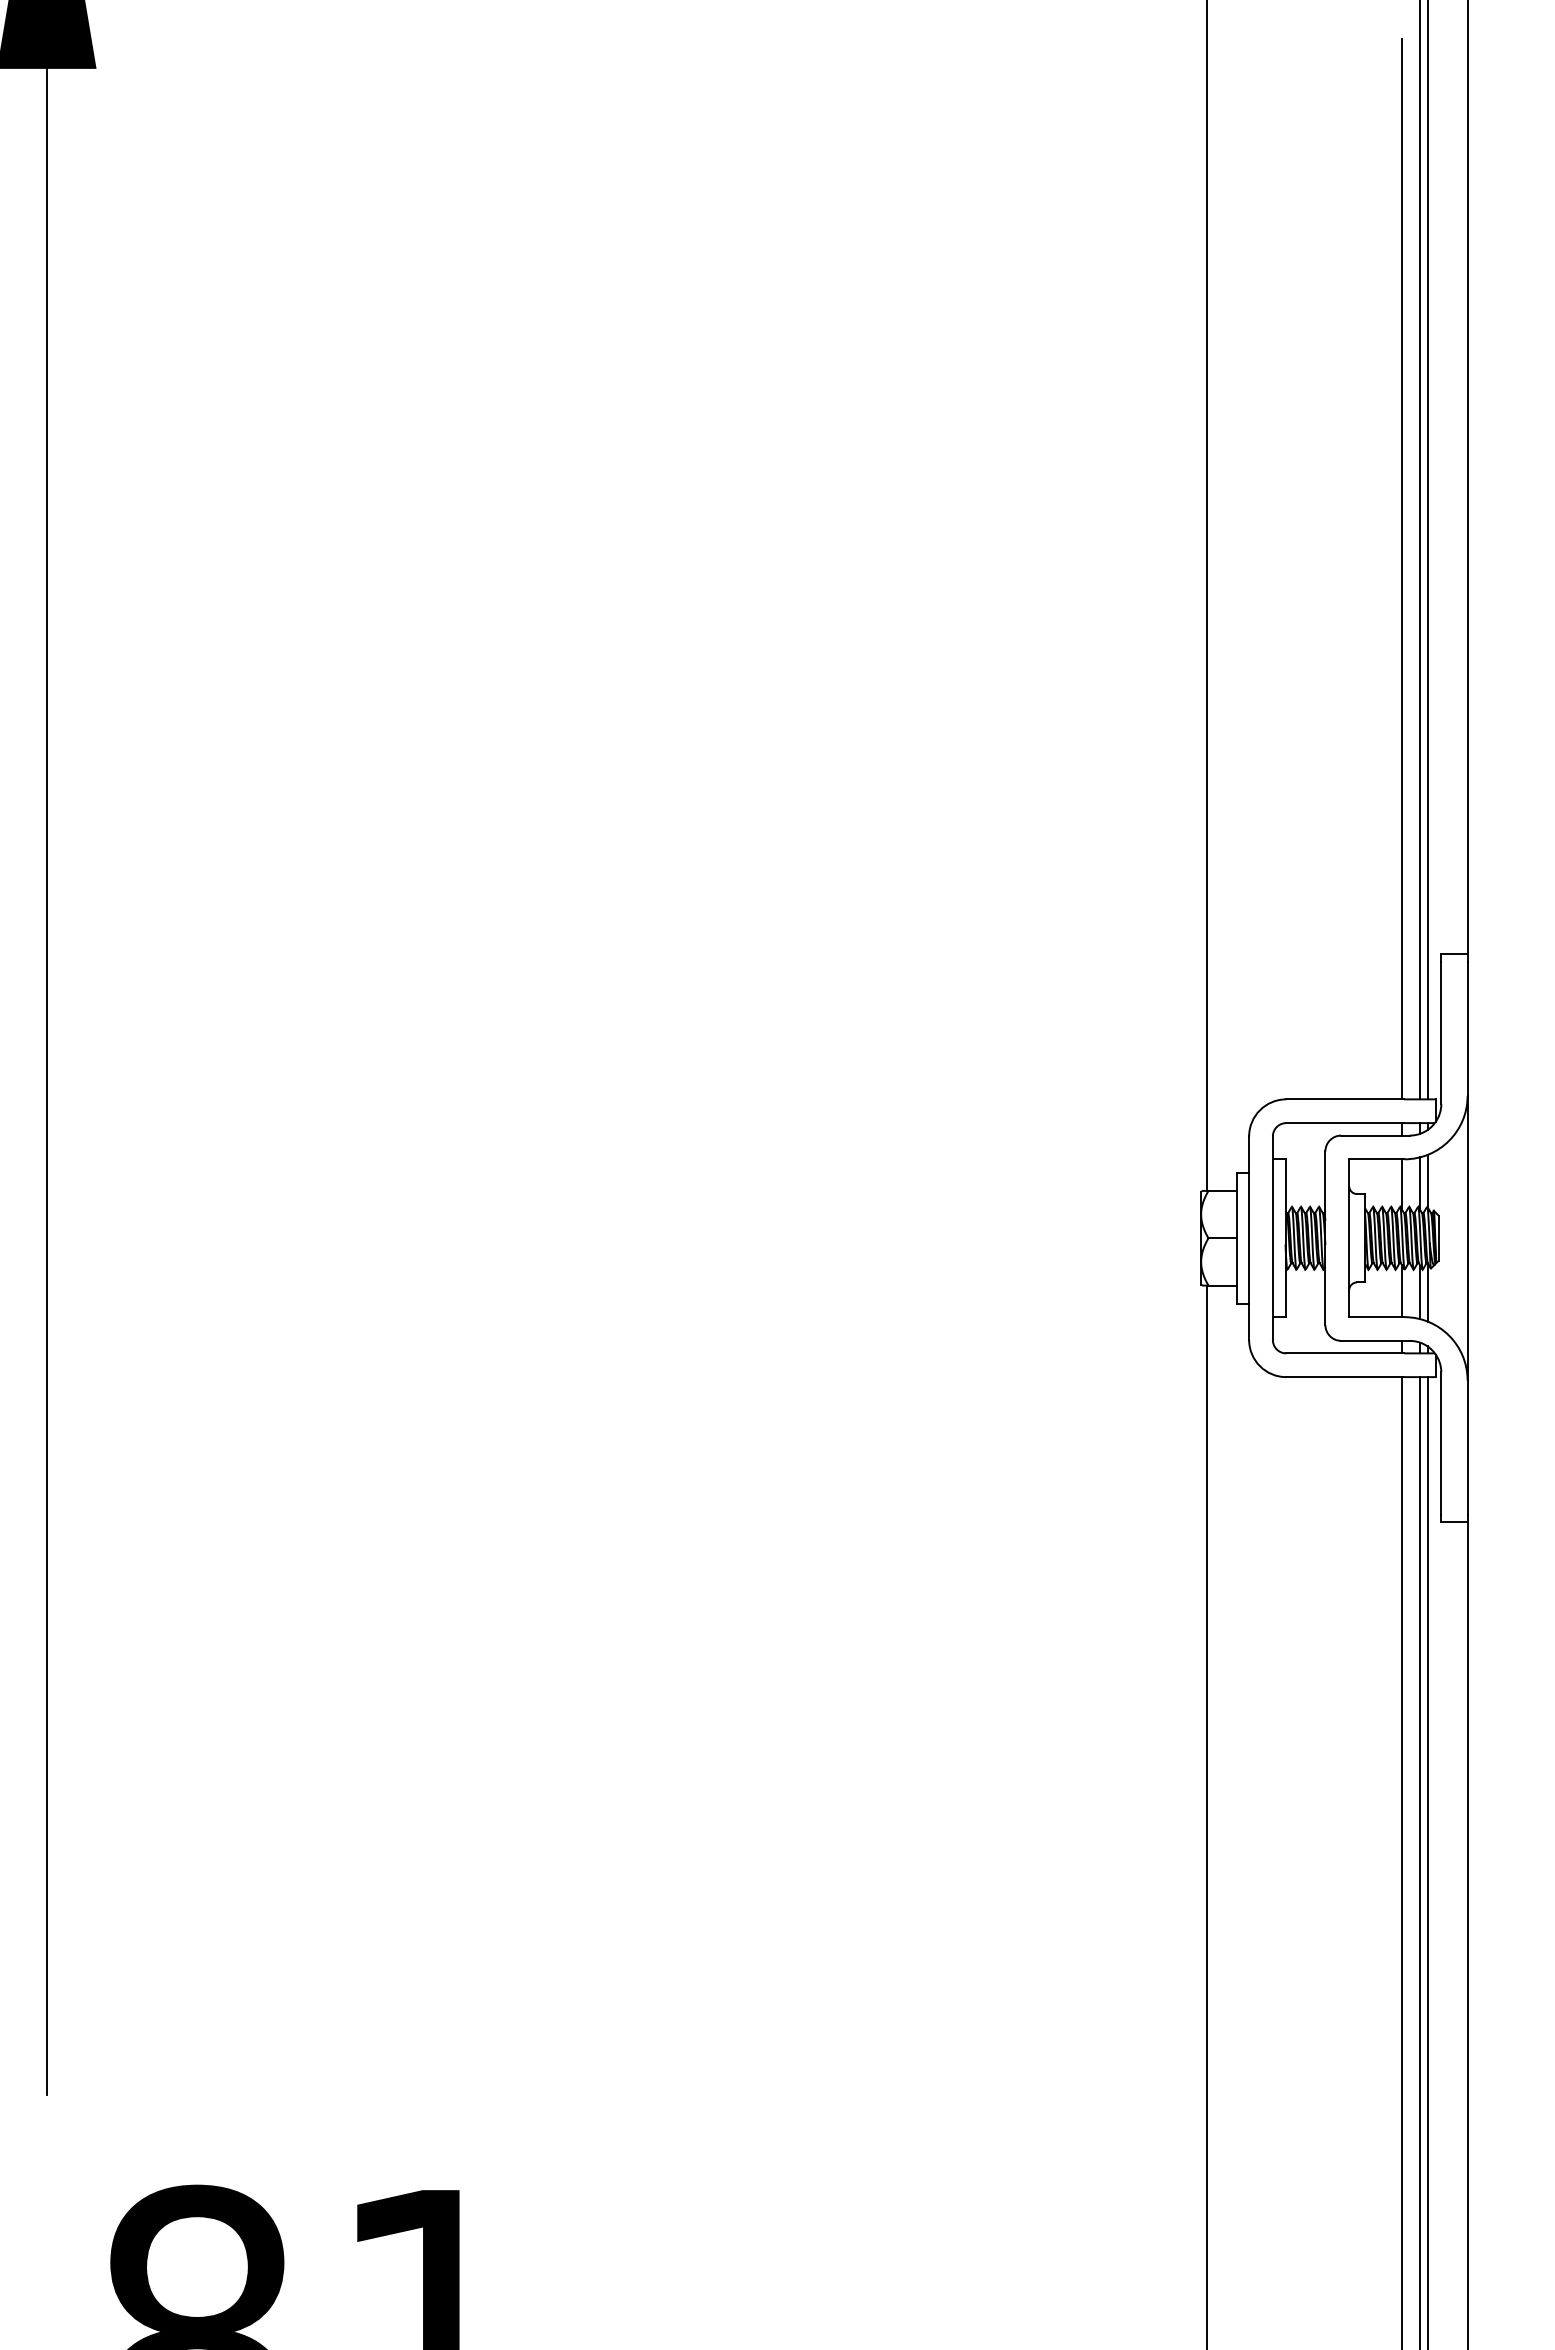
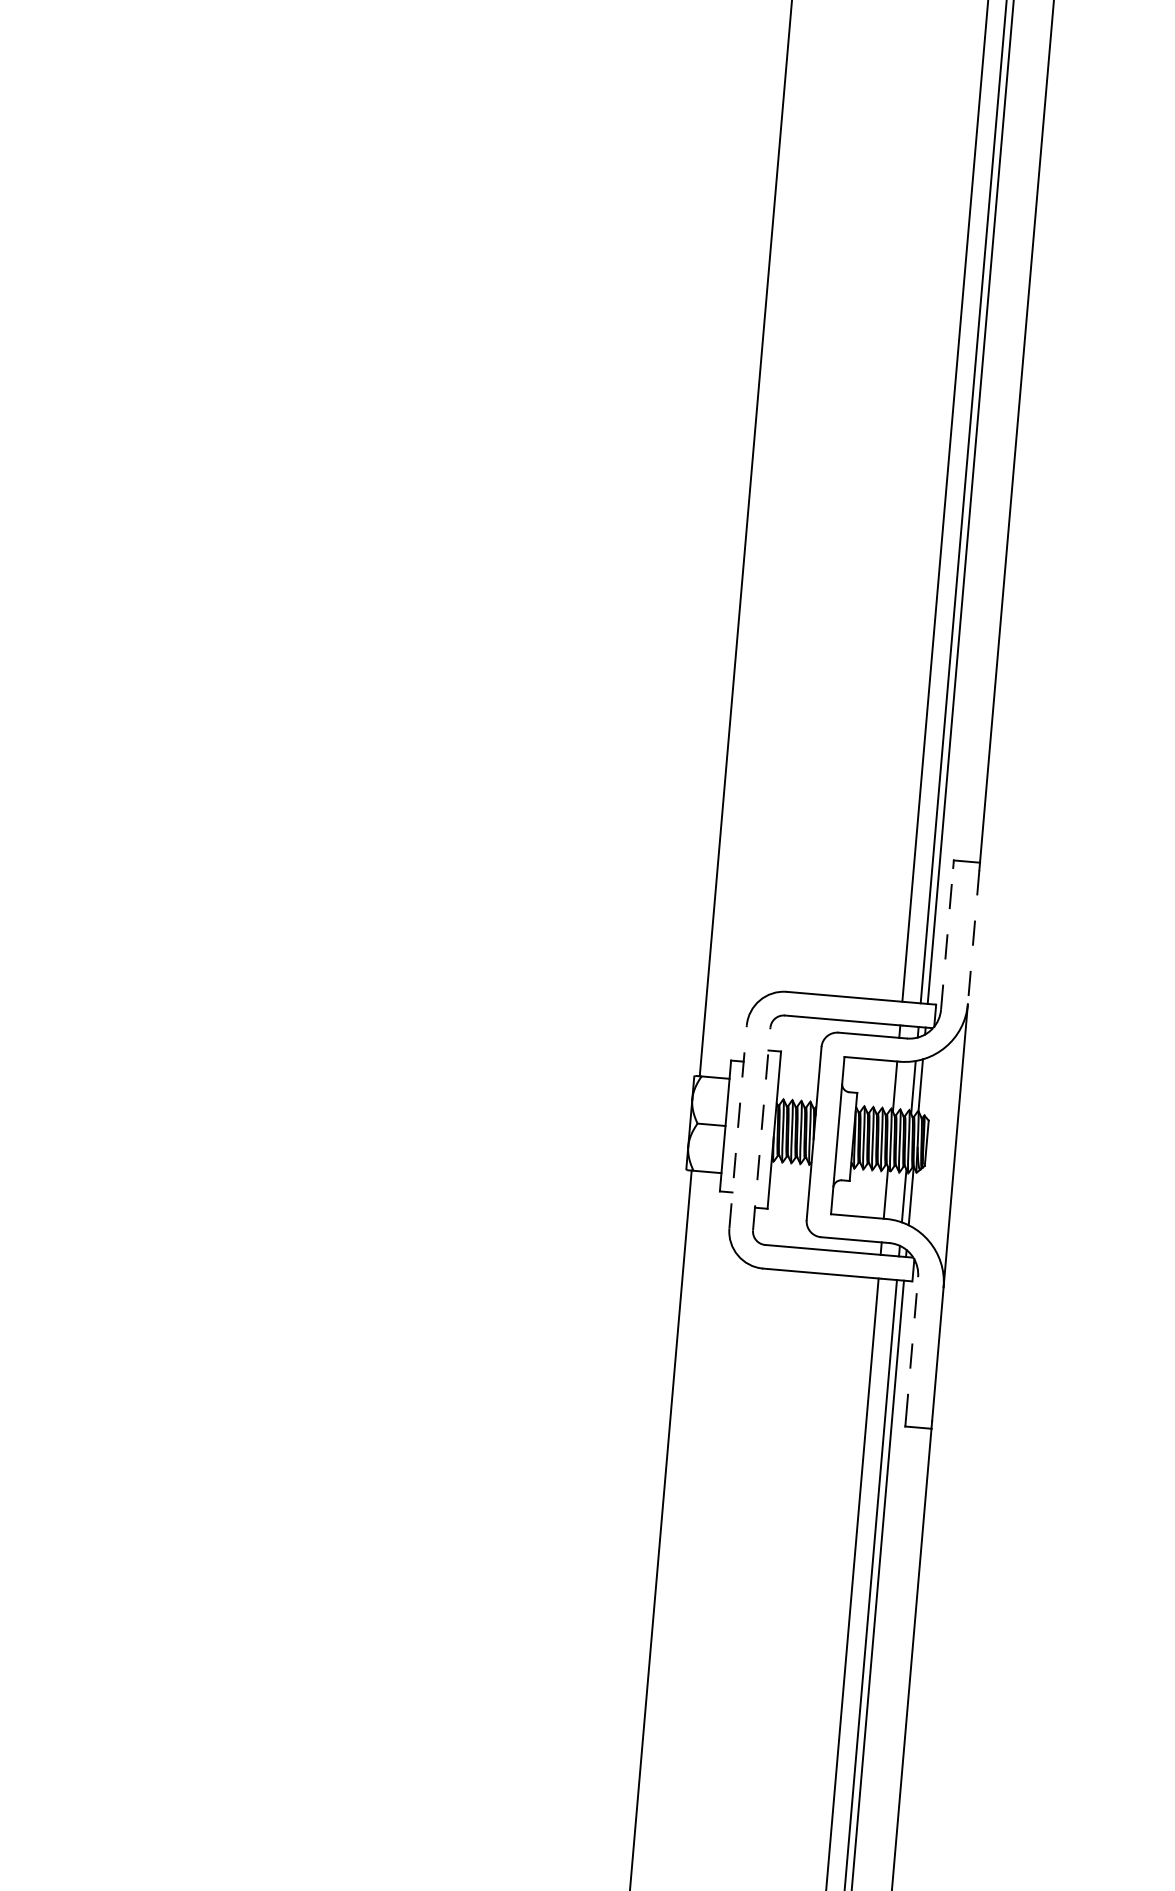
line: (1467, 1029) -> (973, 937), solid -> dashed
line: (1441, 1032) -> (947, 938), solid -> dashed
line: (1249, 1238) -> (738, 1127), solid -> dashed
line: (1272, 1238) -> (761, 1129), solid -> dashed
line: (1441, 1443) -> (912, 1348), solid -> dashed

